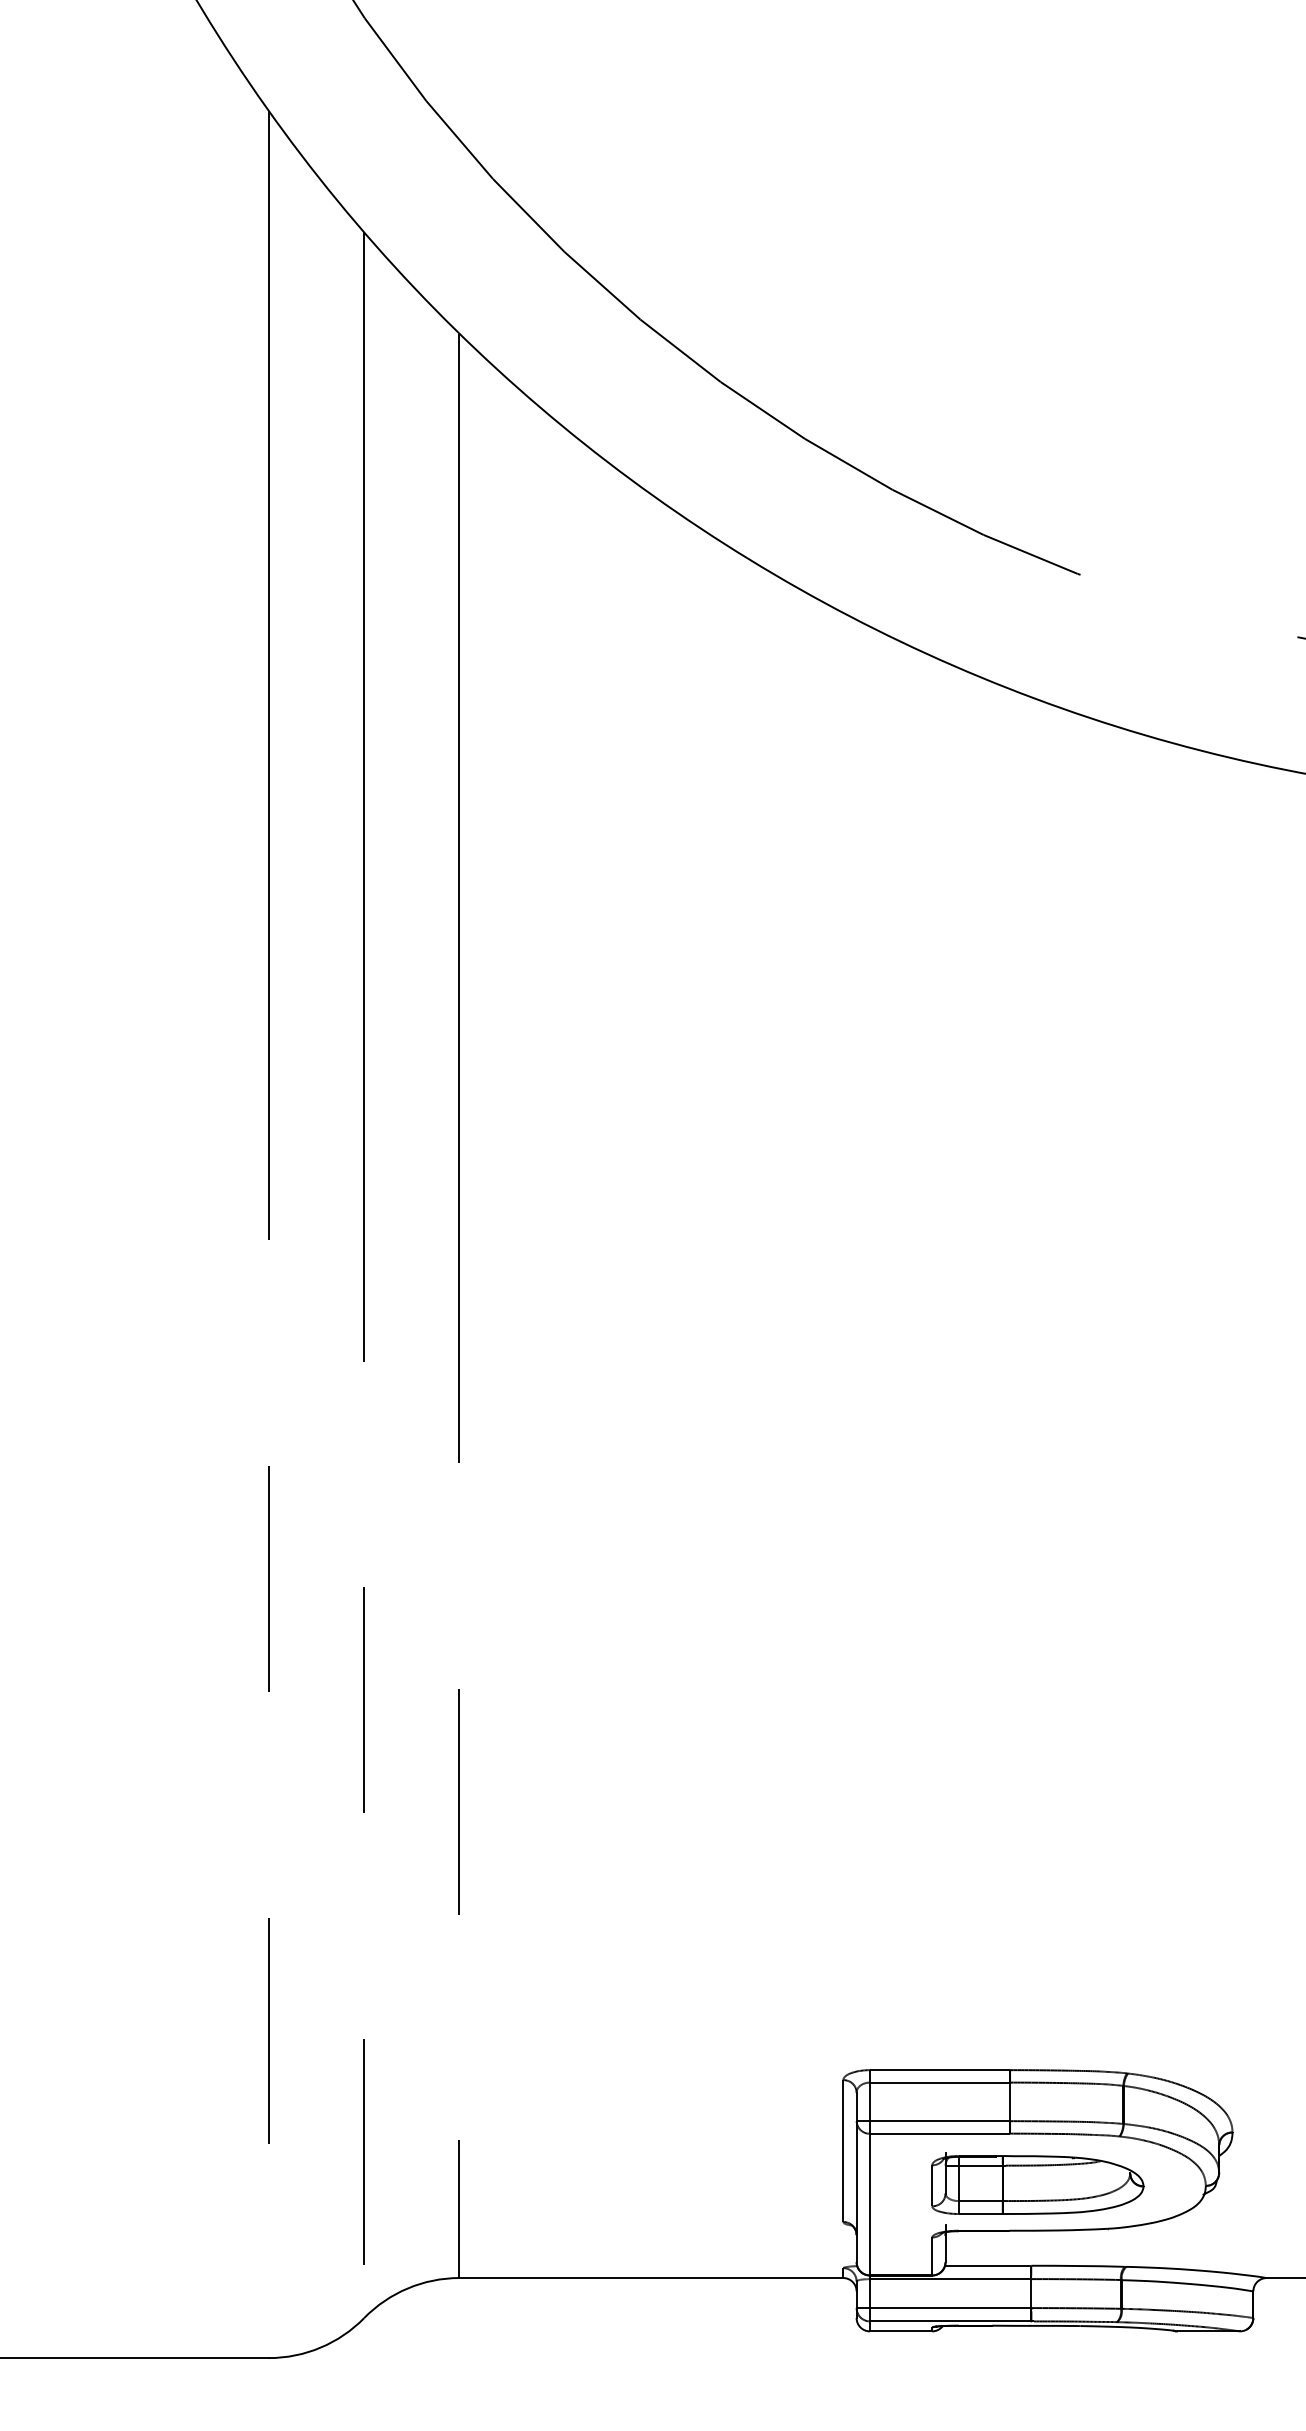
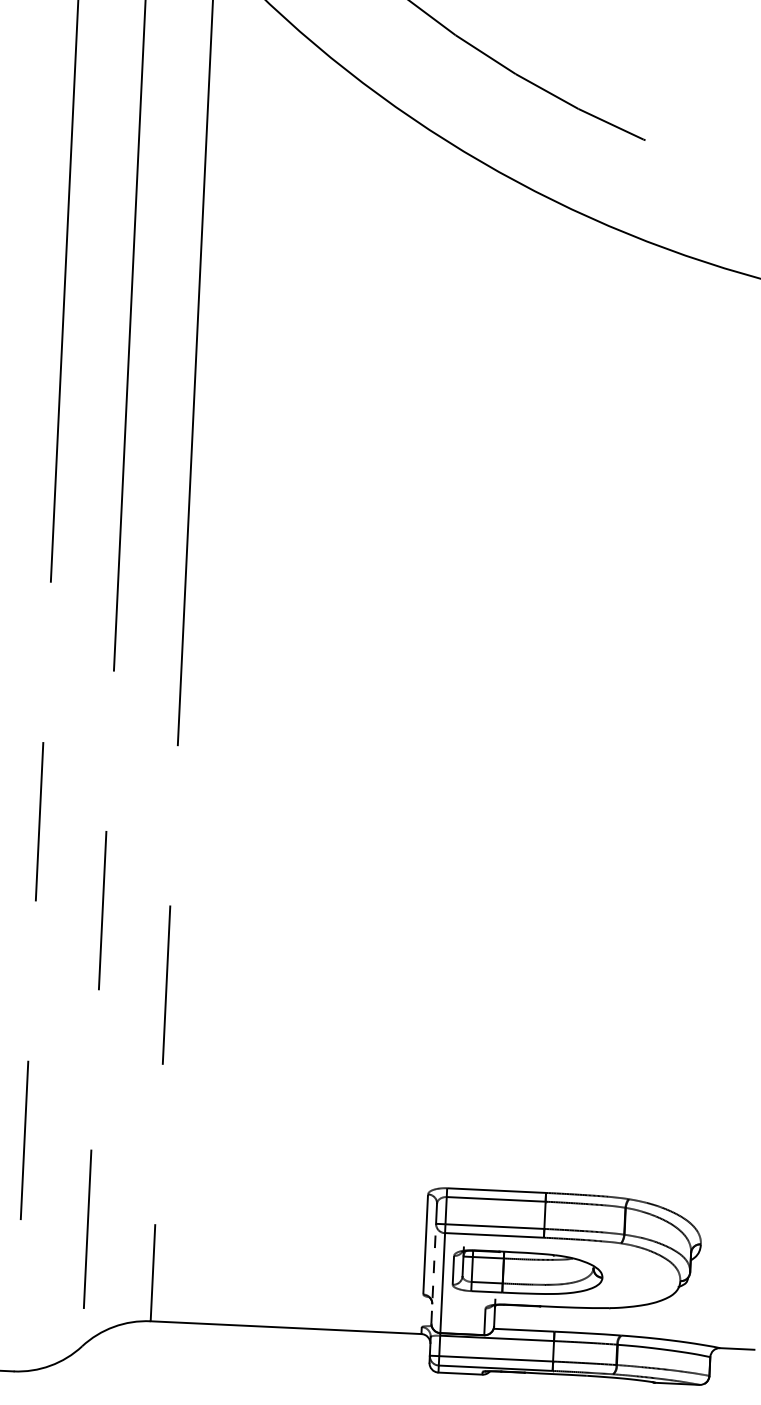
part: (1037, 2183) -> (527, 1272), moved
line: (856, 2191) -> (433, 1273), solid -> dashed

